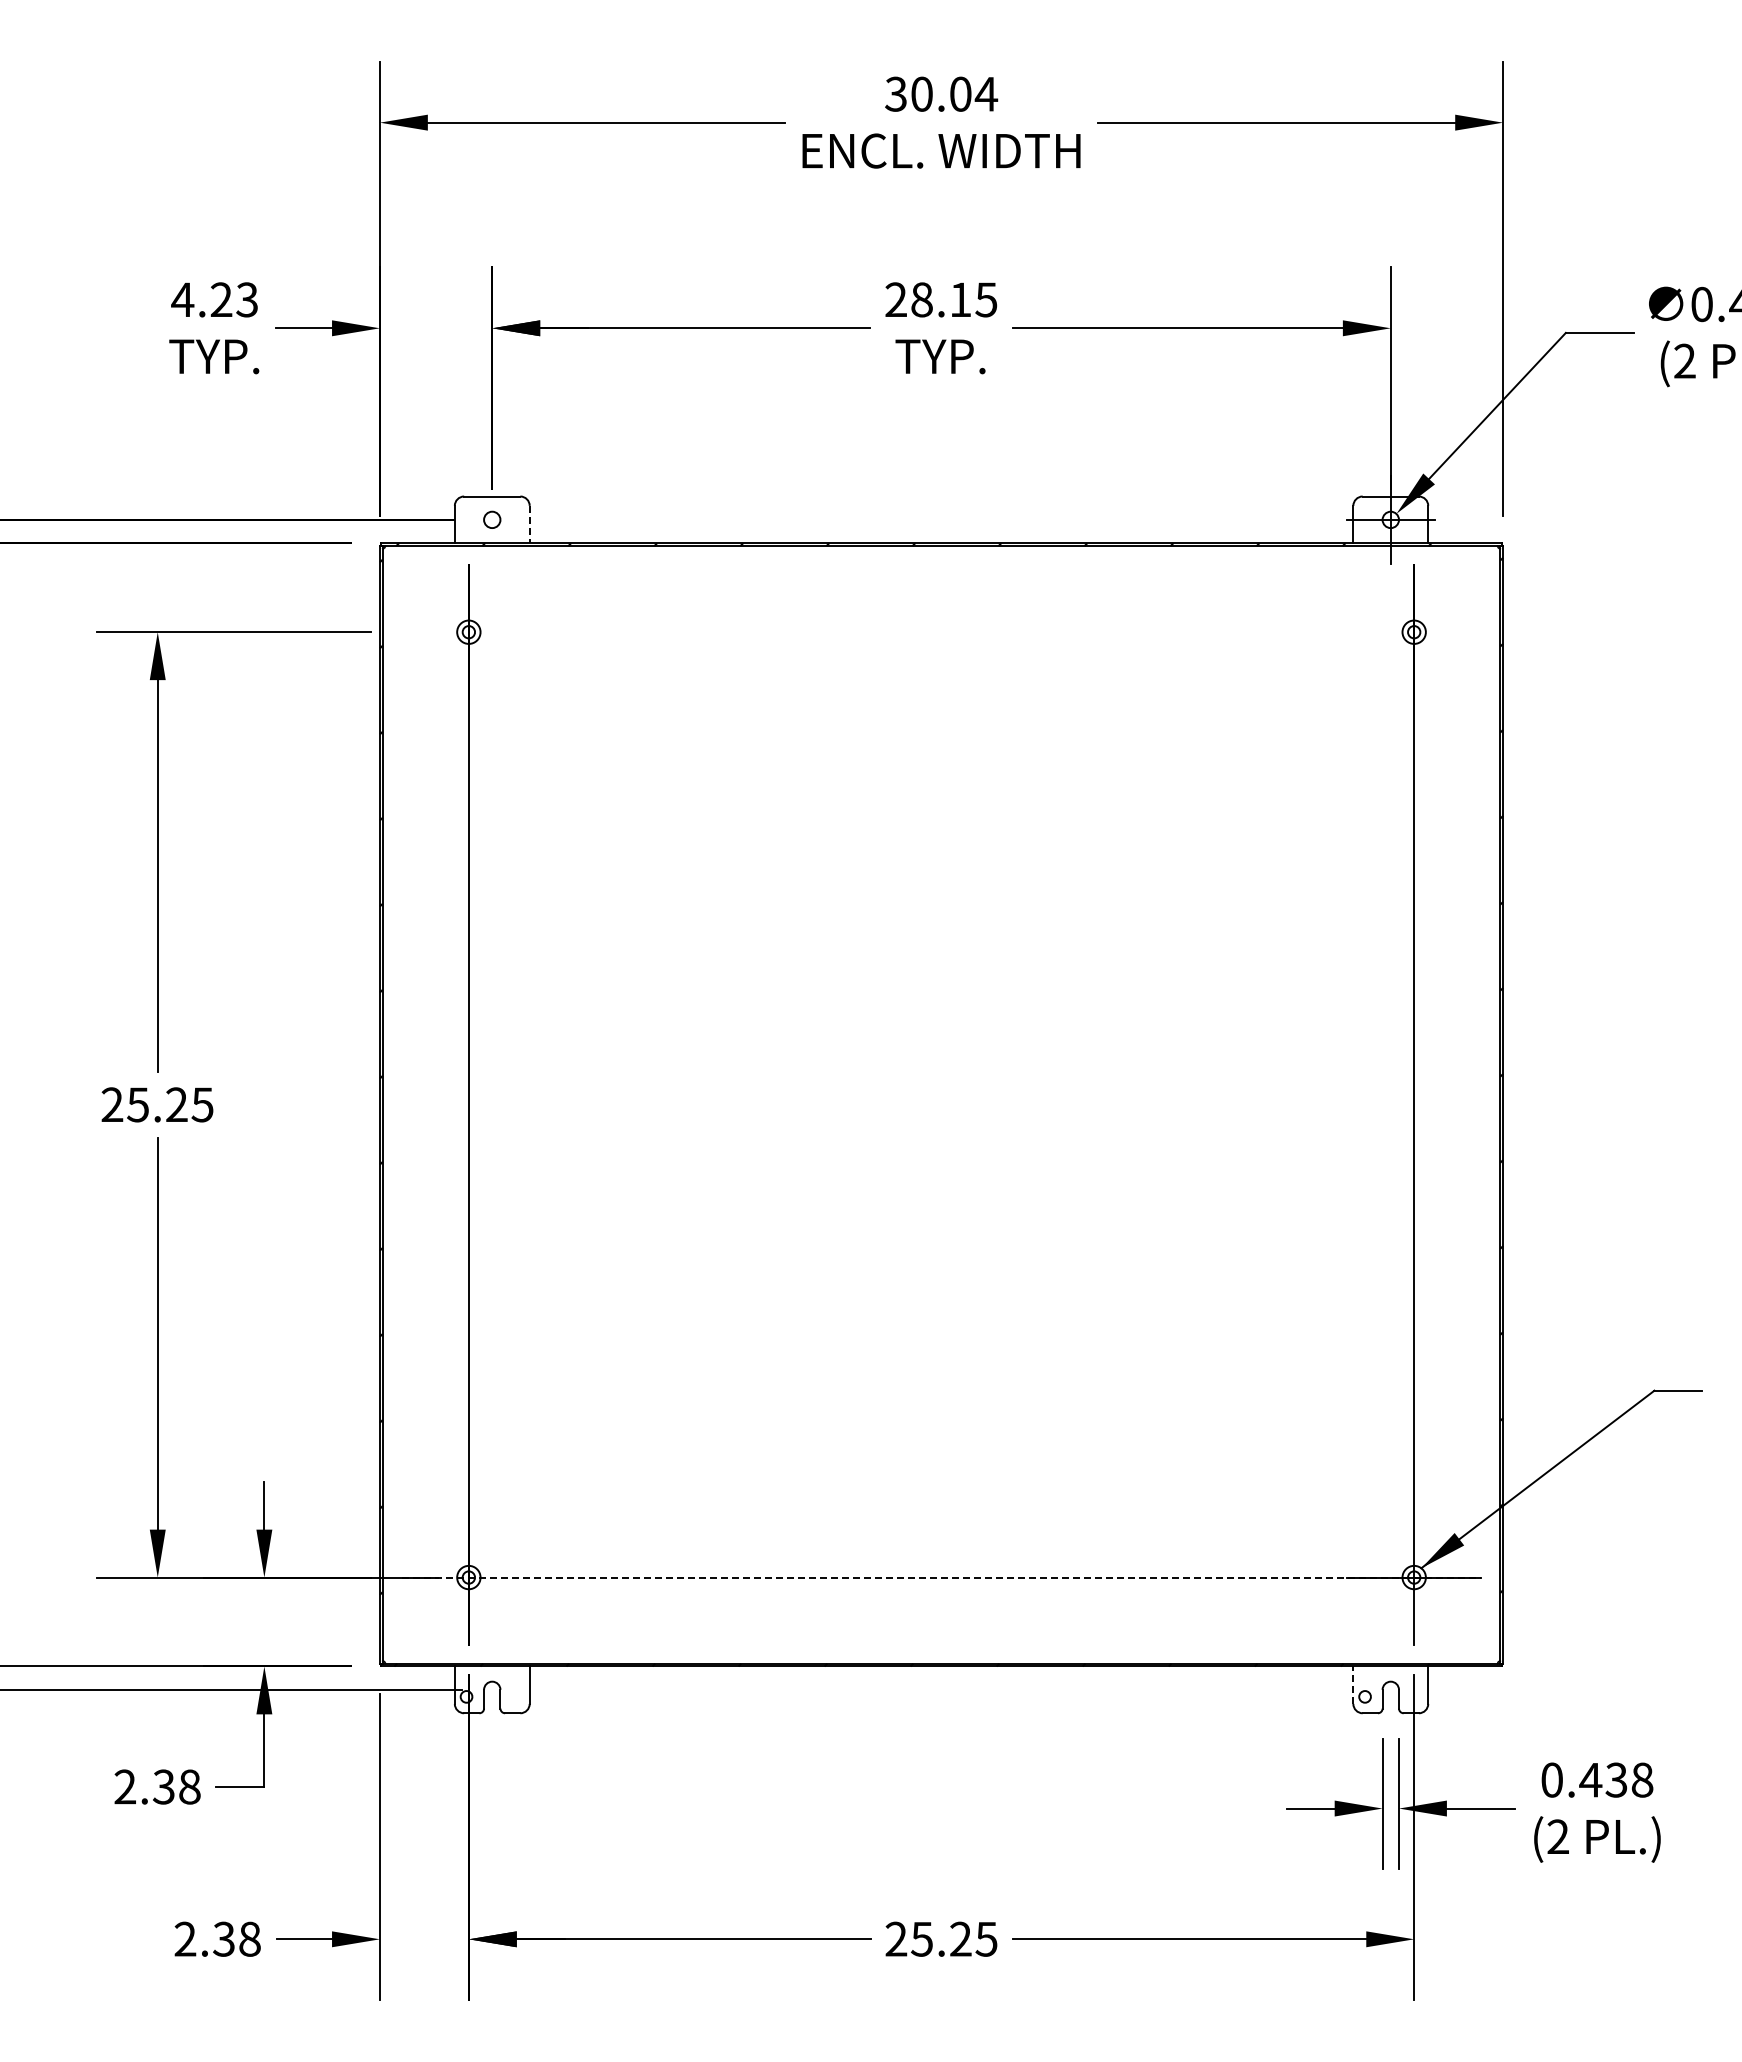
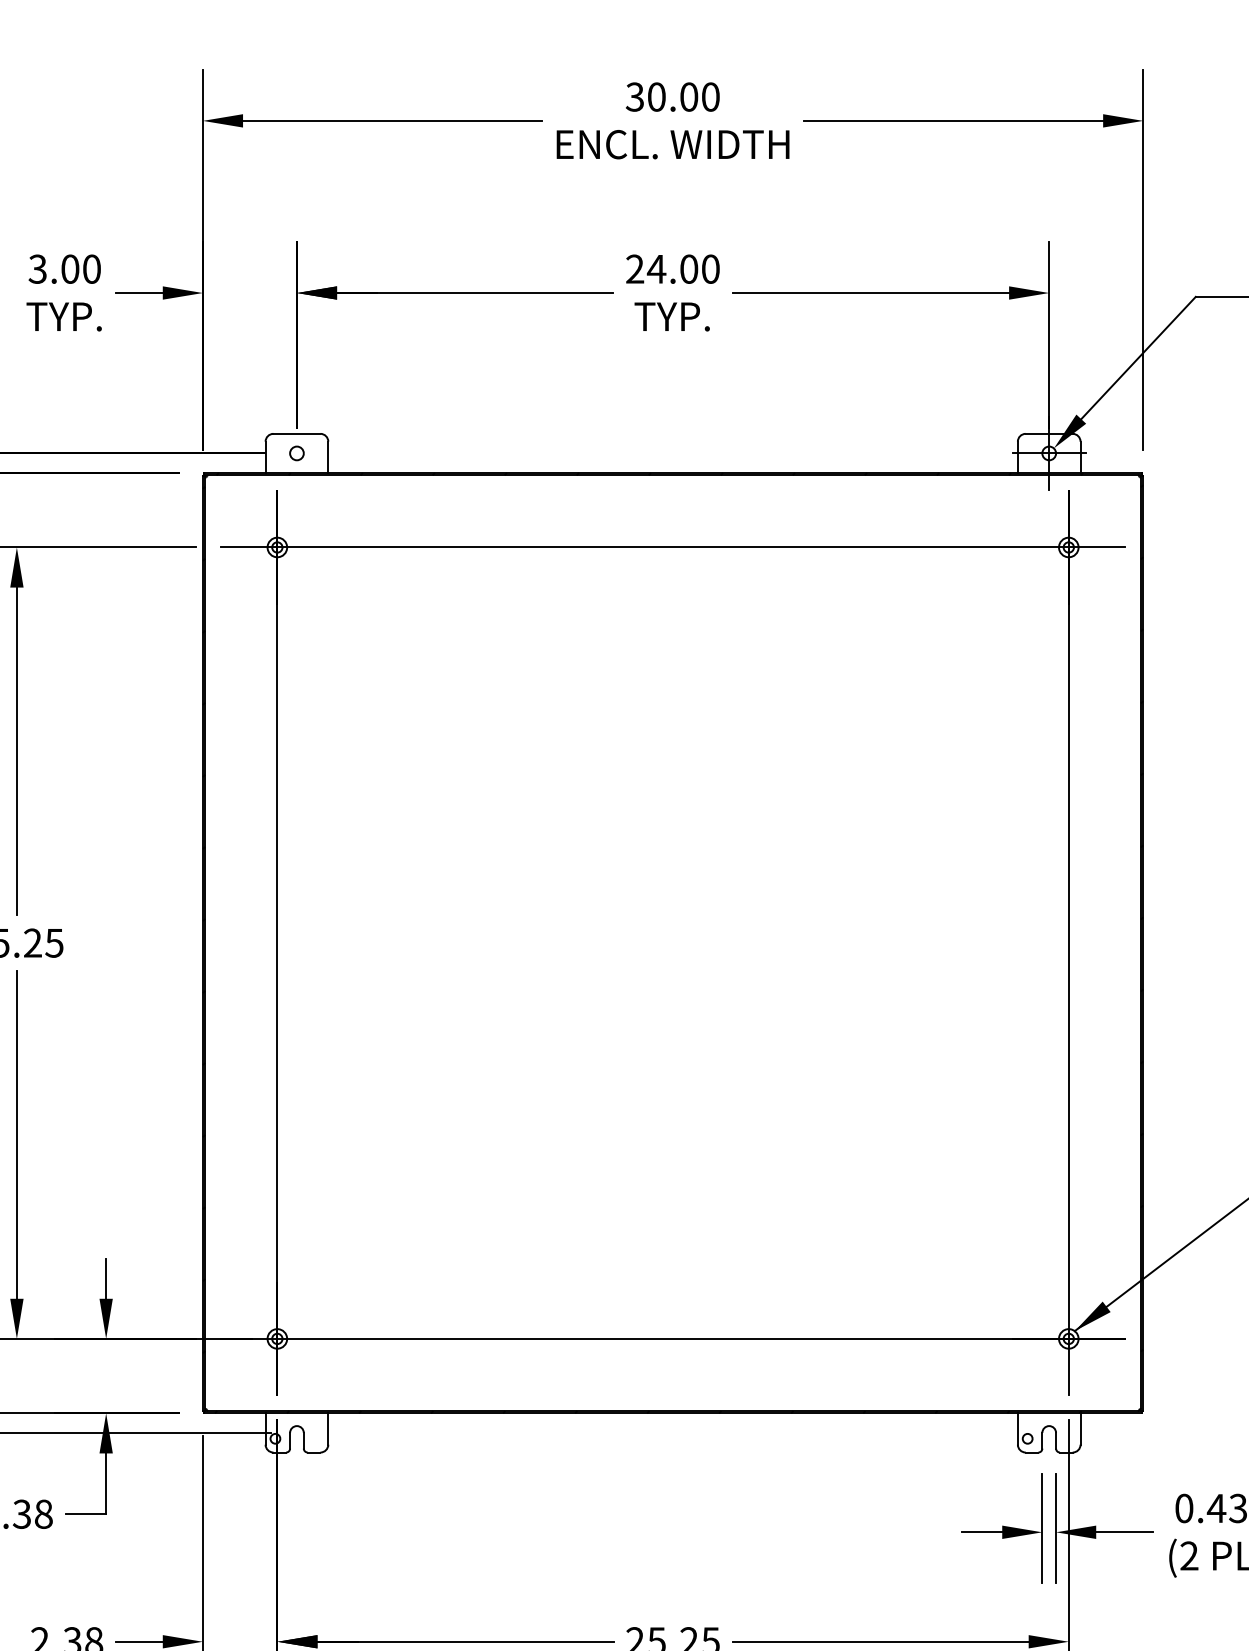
text: (986, 93) -> (710, 96), 30.04 -> 30.00
text: (214, 299) -> (64, 268), 4.23 -> 3.00
text: (953, 299) -> (683, 268), 28.15 -> 24.00
line: (529, 524) -> (328, 457), dashed -> solid
line: (941, 632) -> (673, 547), added
line: (941, 1577) -> (673, 1338), dashed -> solid
line: (1353, 1685) -> (1017, 1429), dashed -> solid

